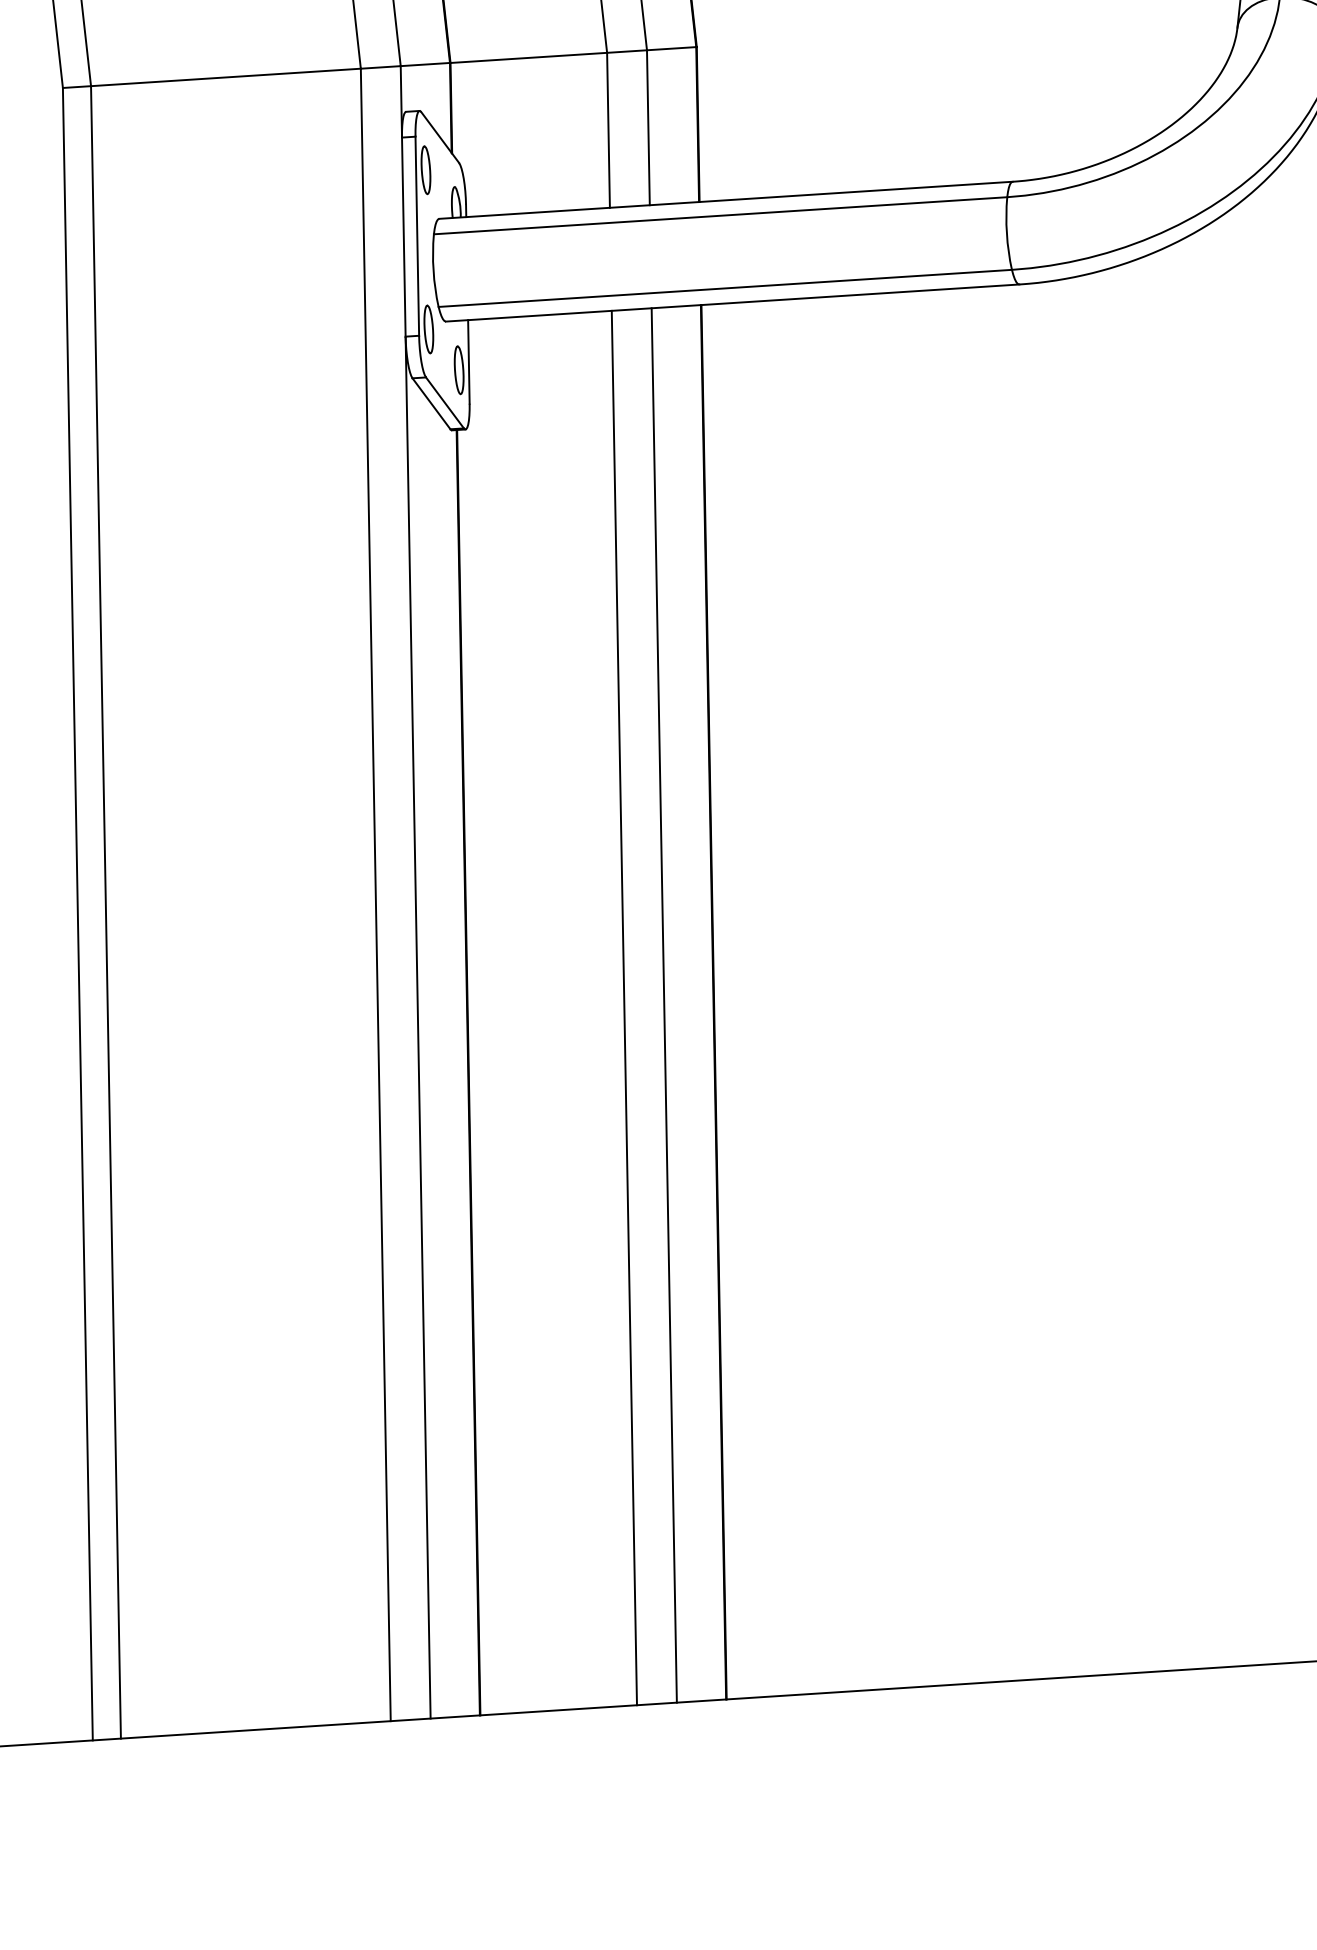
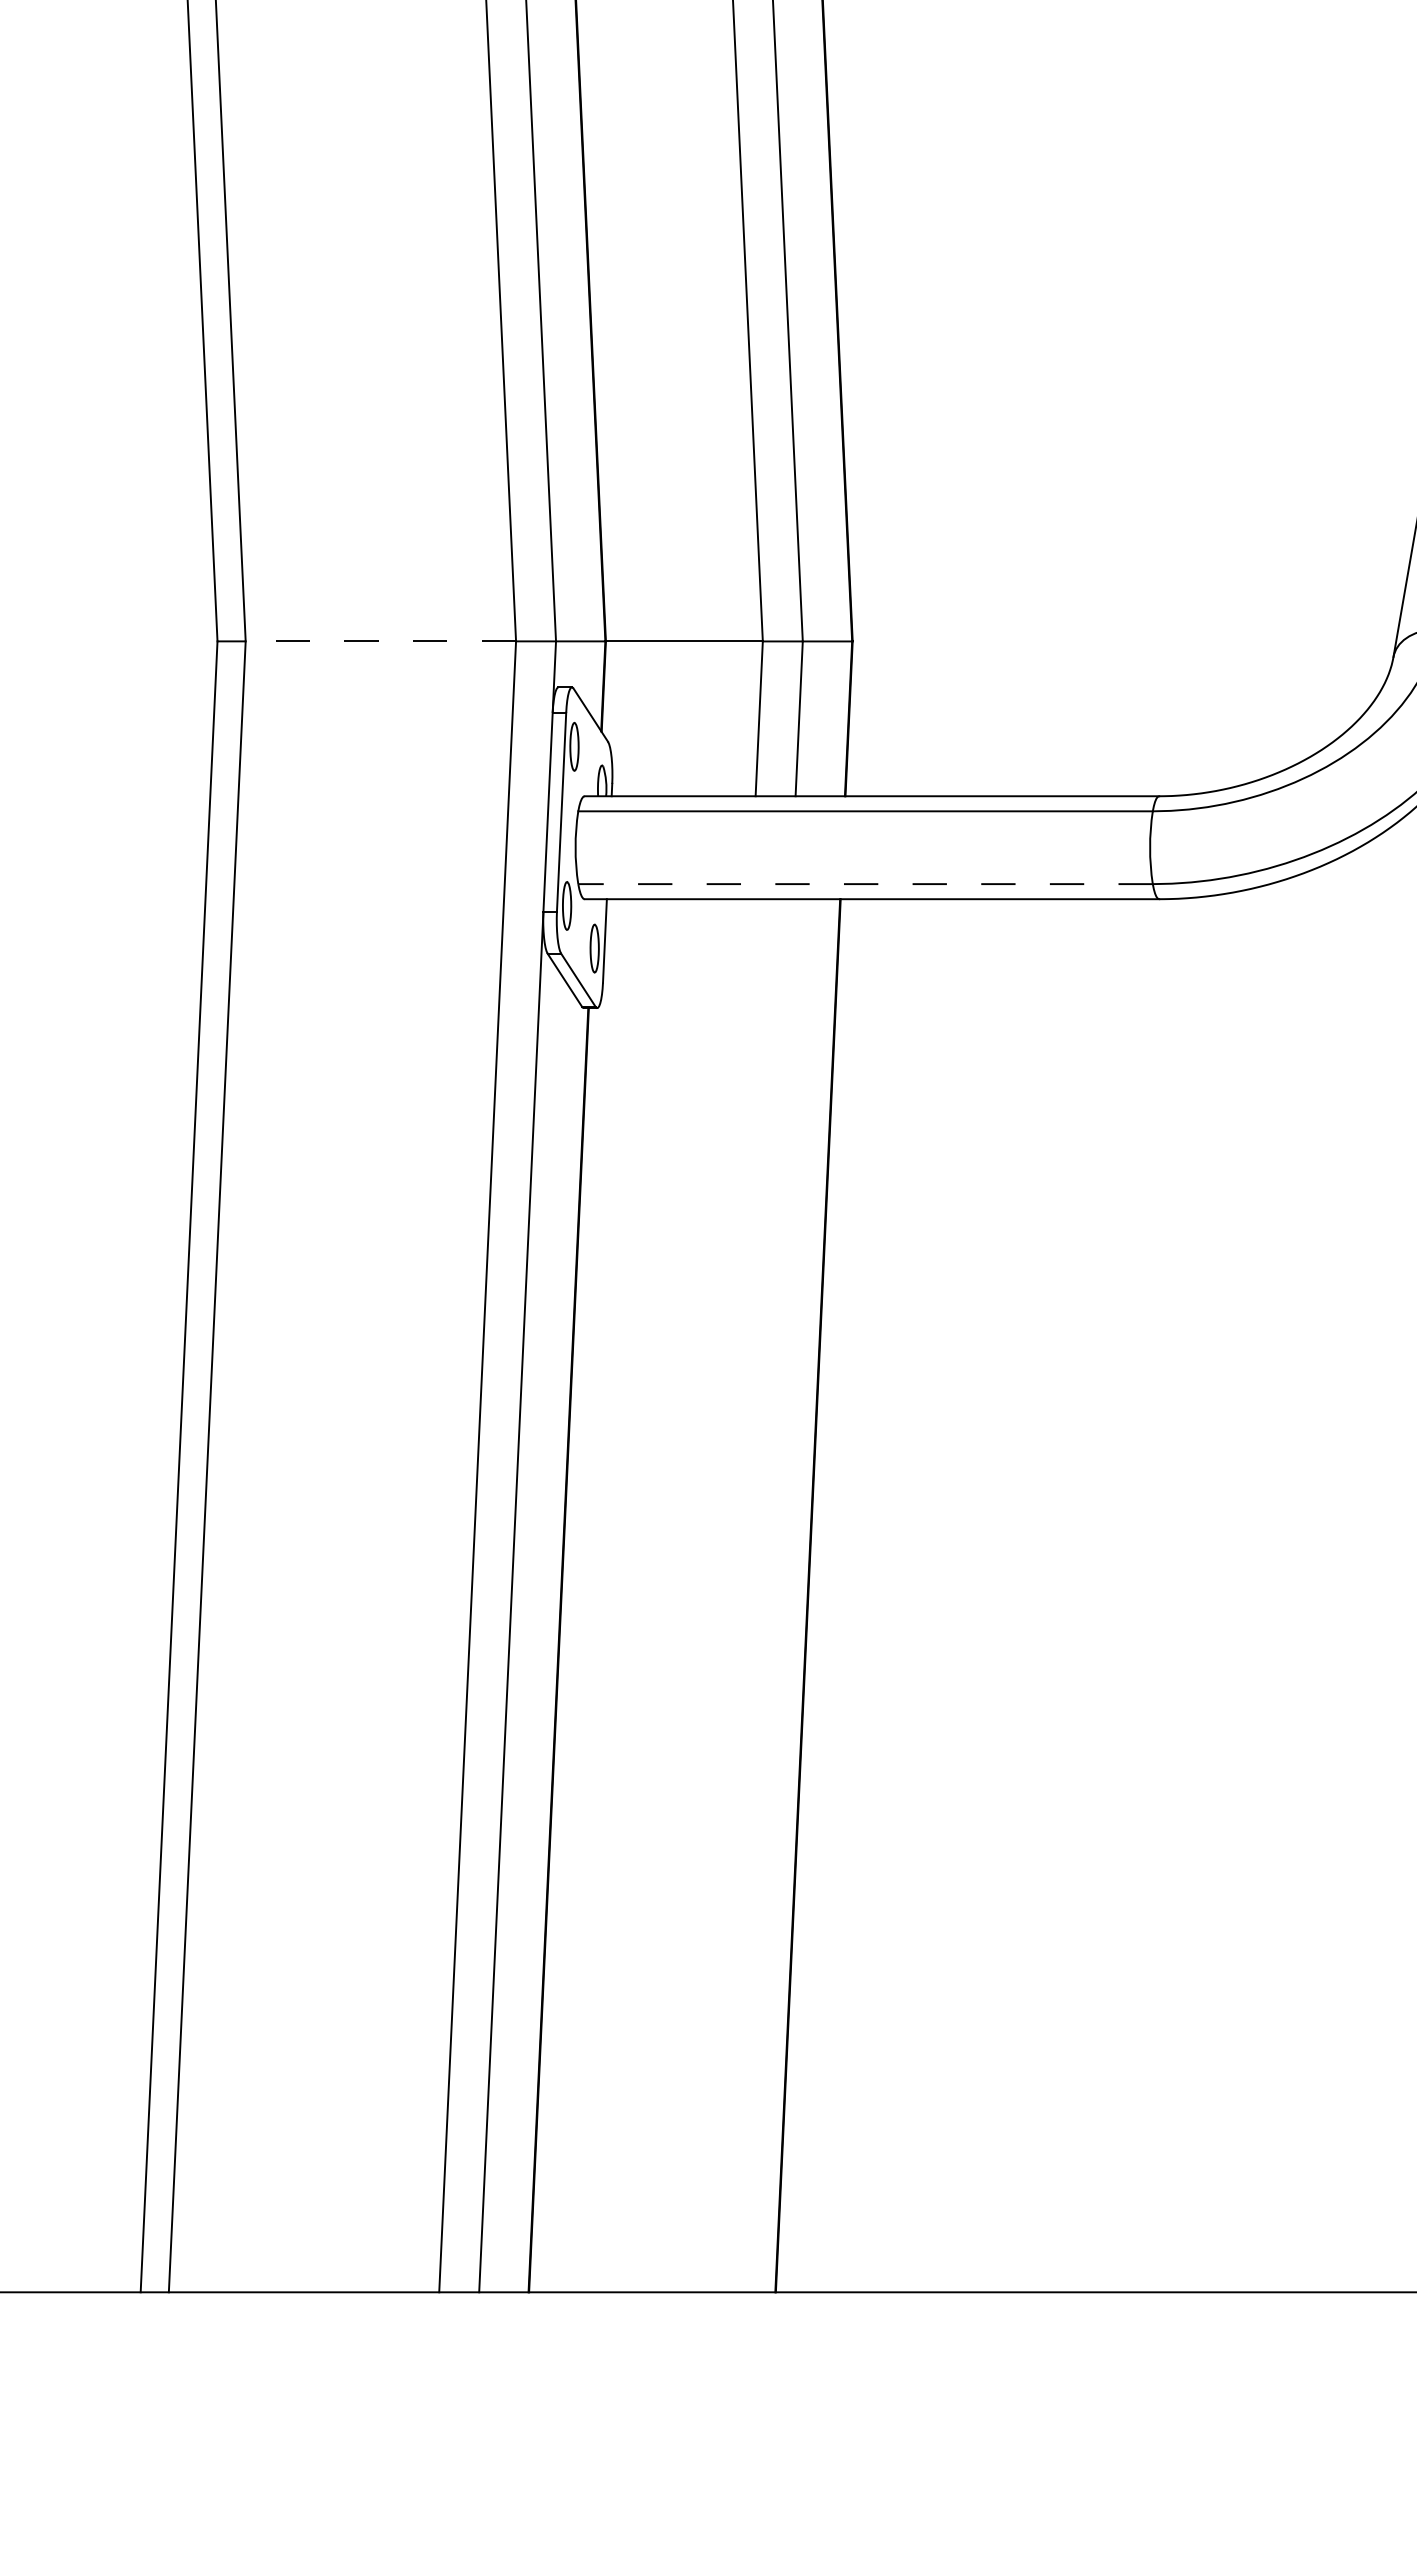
line: (225, 77) -> (380, 641), solid -> dashed
line: (725, 288) -> (865, 884), solid -> dashed
line: (663, 1005) -> (757, 1595), removed
line: (624, 1007) -> (718, 1595), removed

